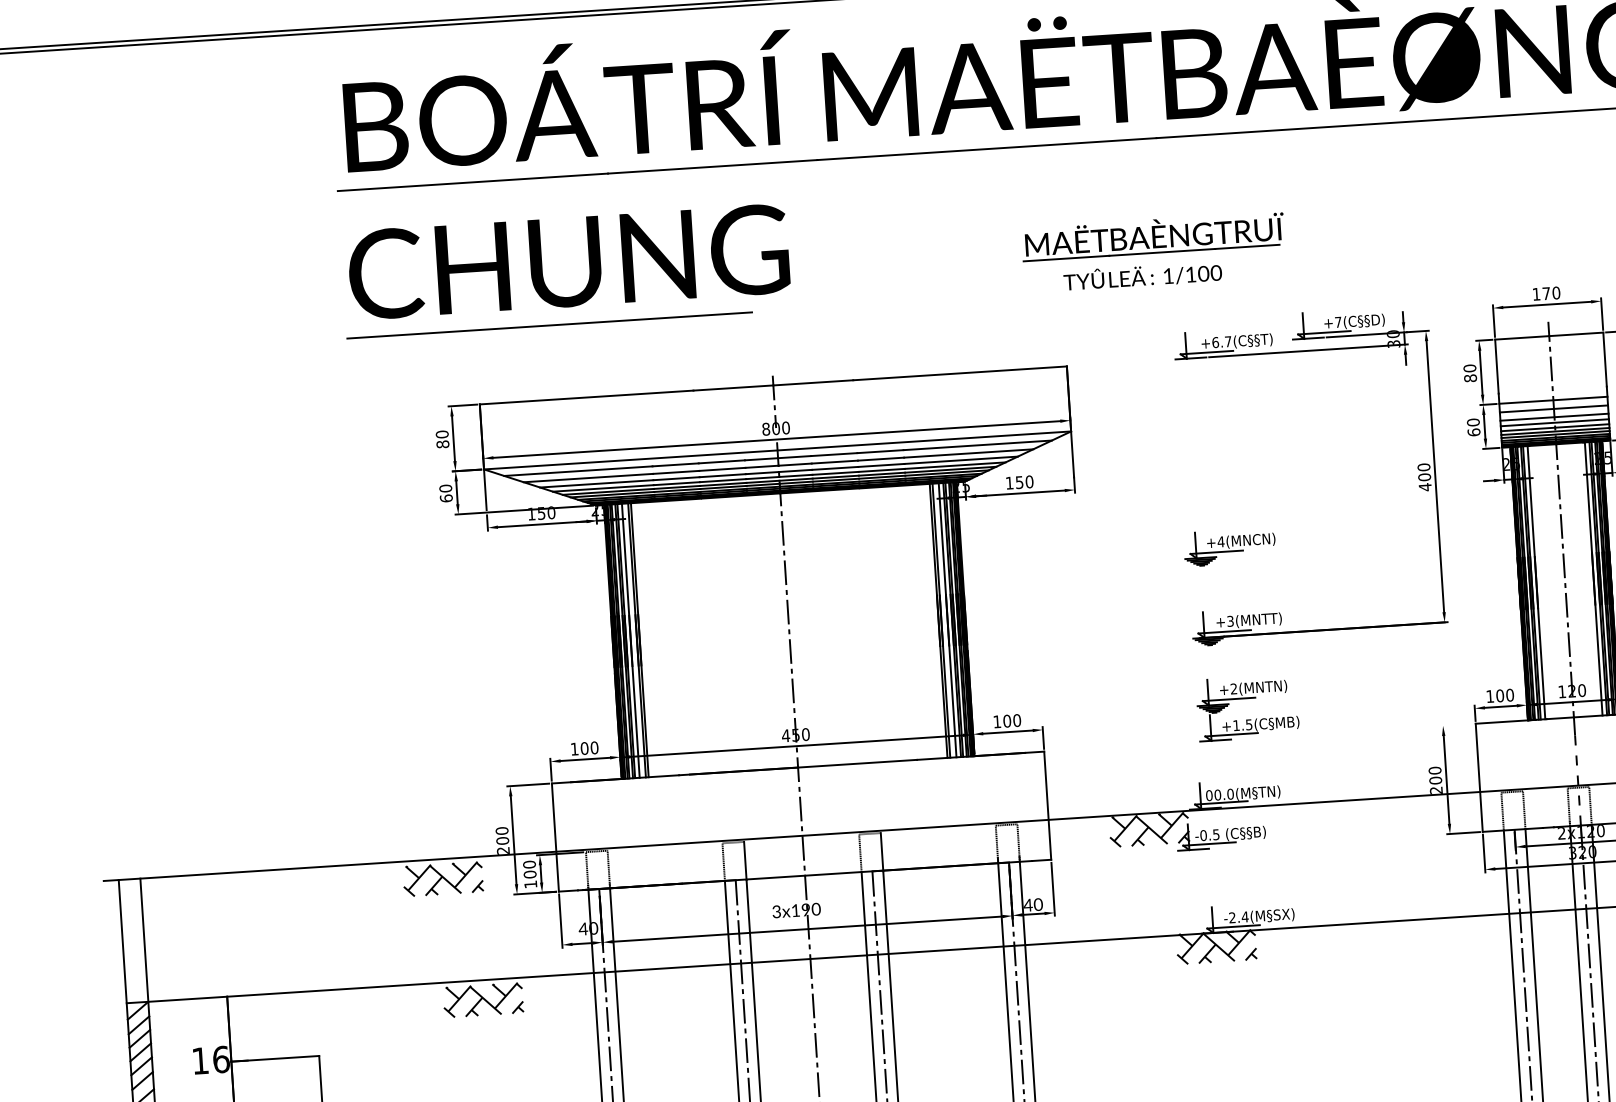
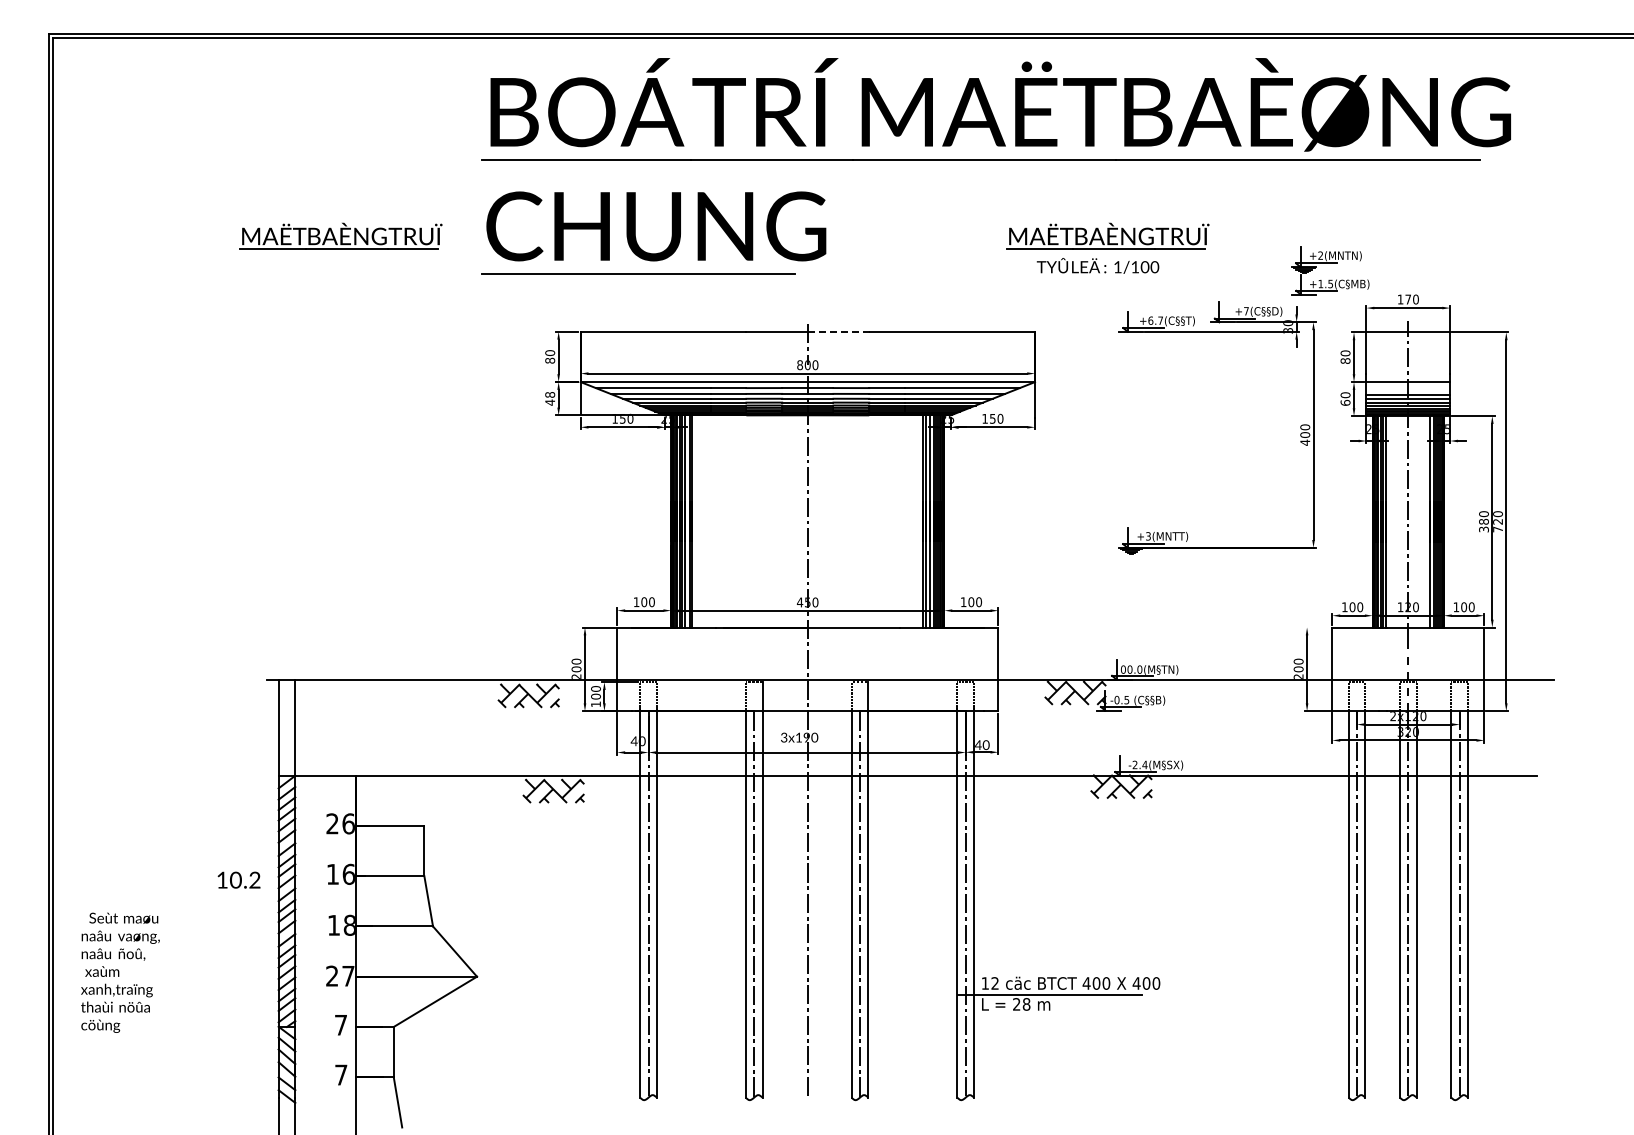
part: (161, 300) -> (340, 235), added
line: (812, 382) -> (838, 331), solid -> dashed
line: (1554, 408) -> (1408, 388), removed
text: (446, 493) -> (550, 398), 60 -> 48
part: (1229, 546) -> (1151, 478), removed
part: (1247, 698) -> (1330, 263), moved
text: (200, 1060) -> (332, 823), 16 -> 26

